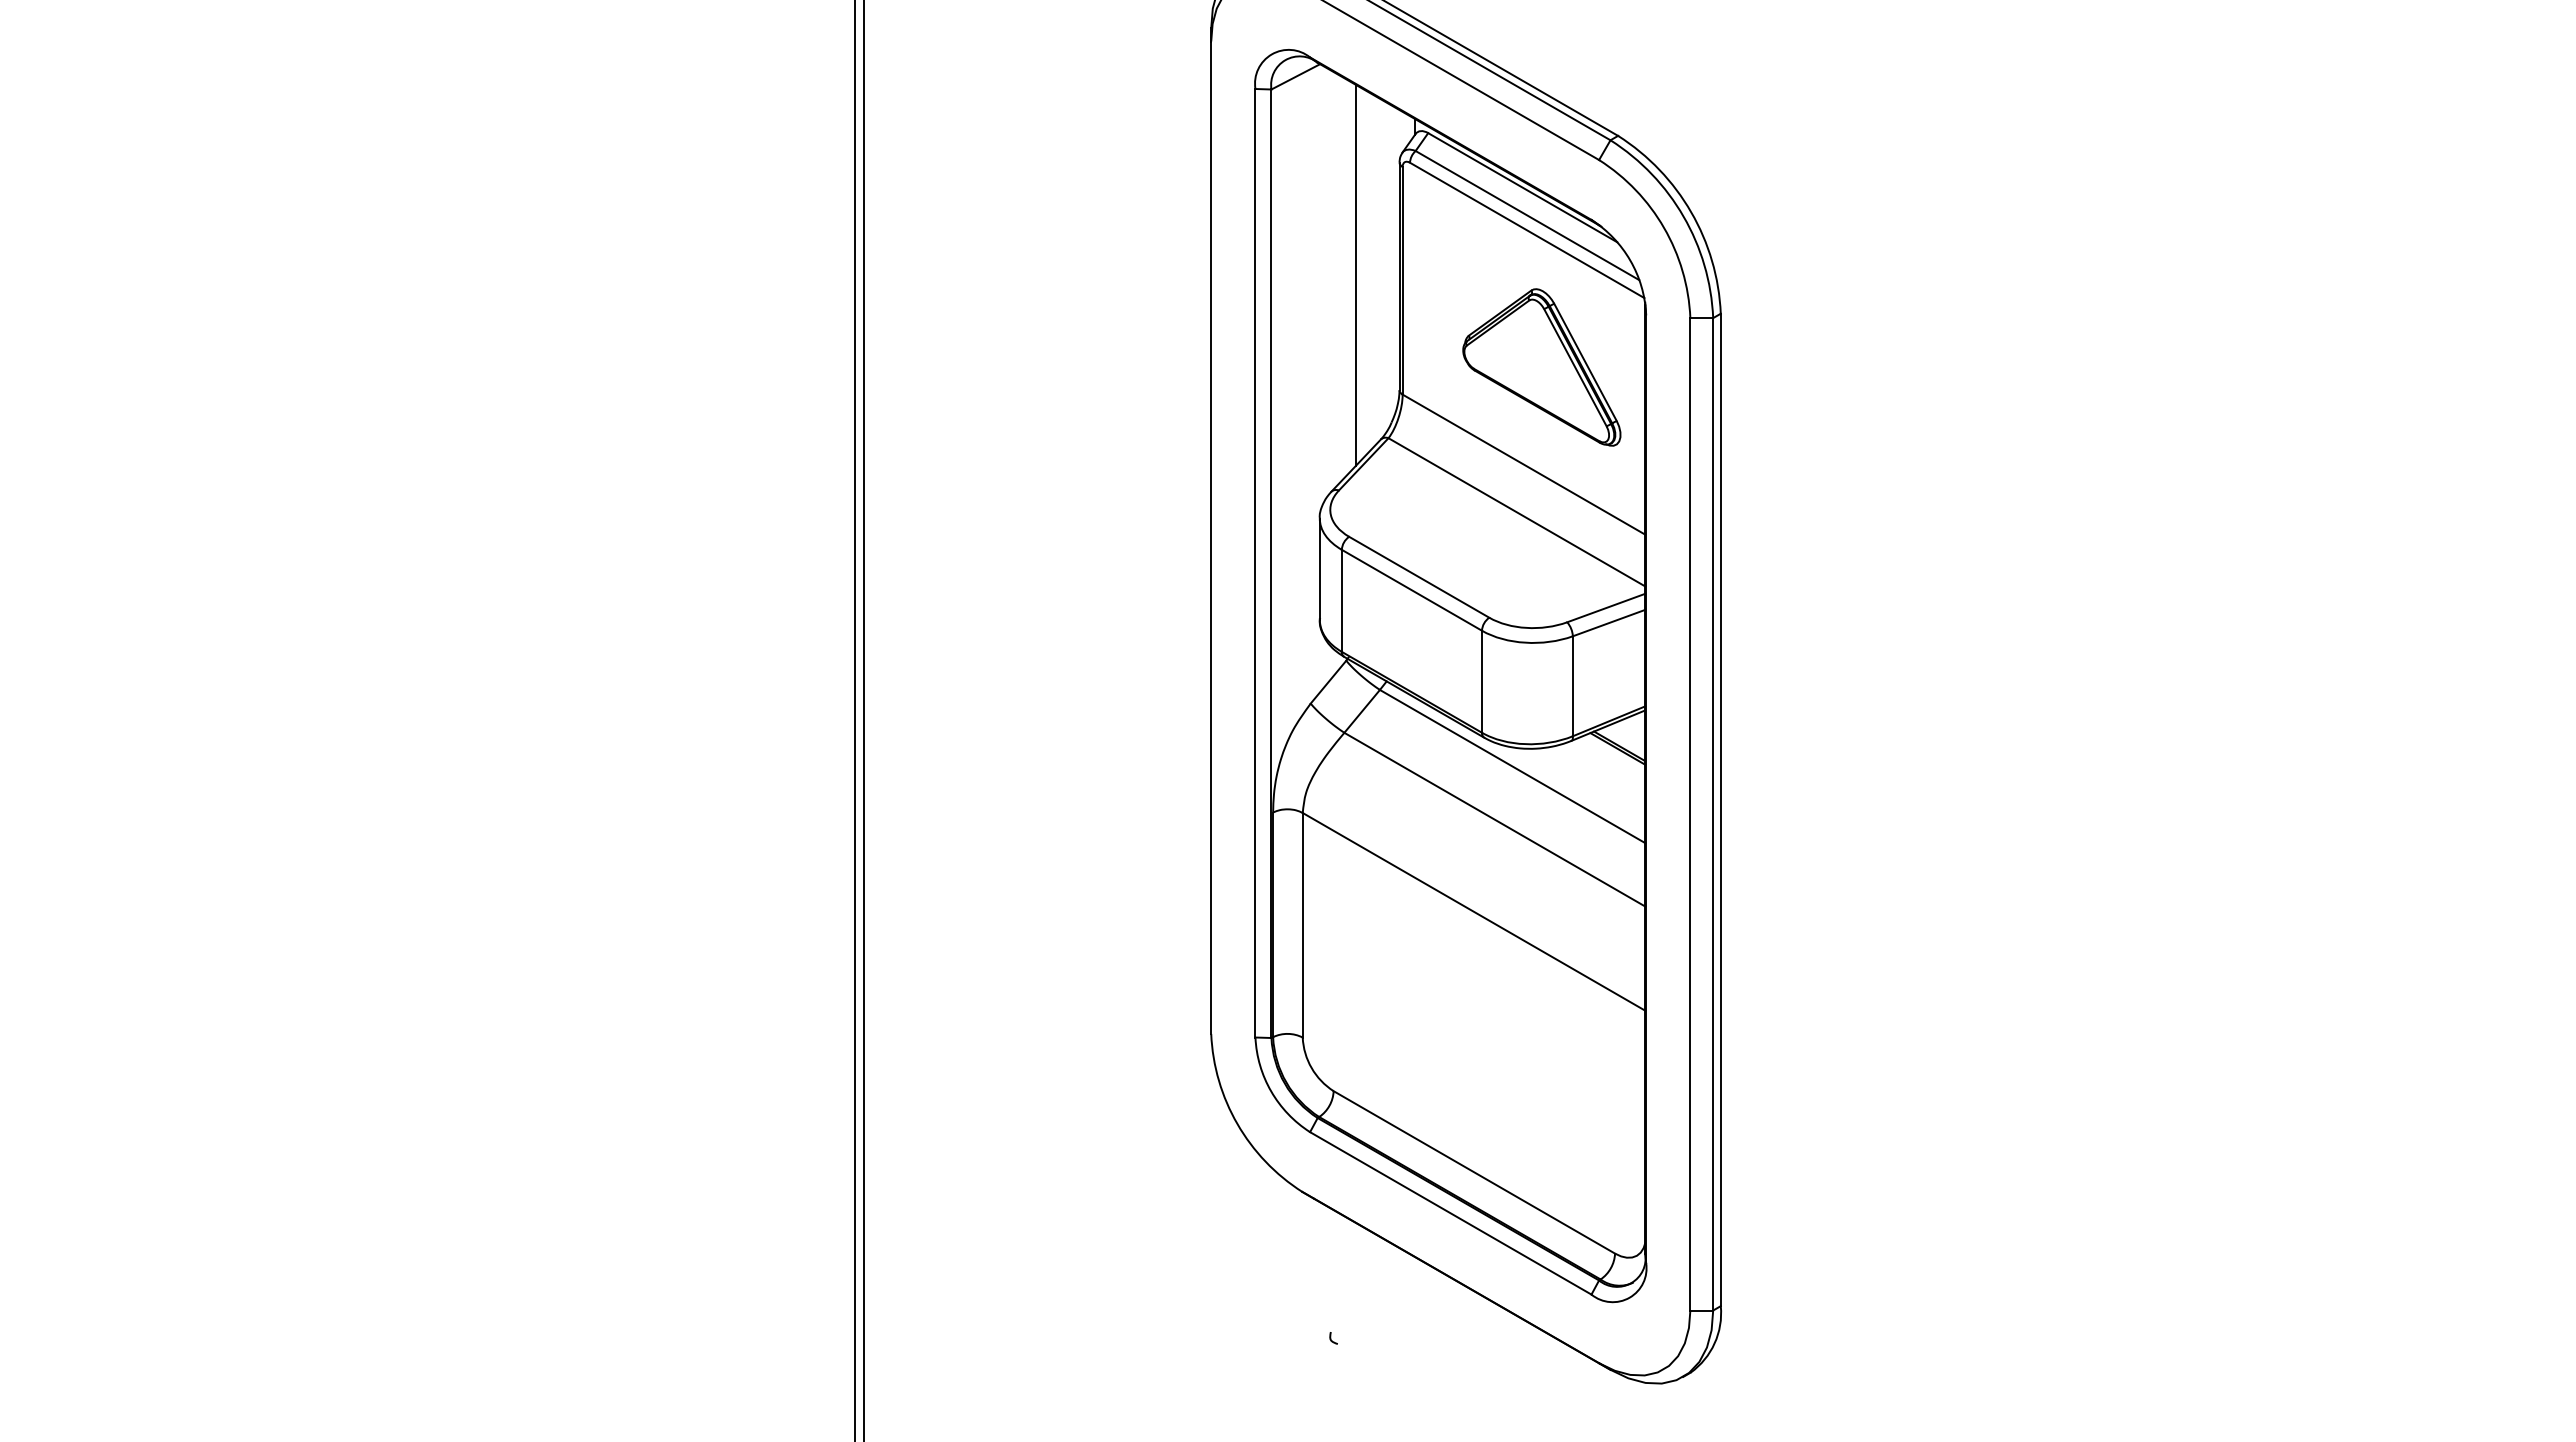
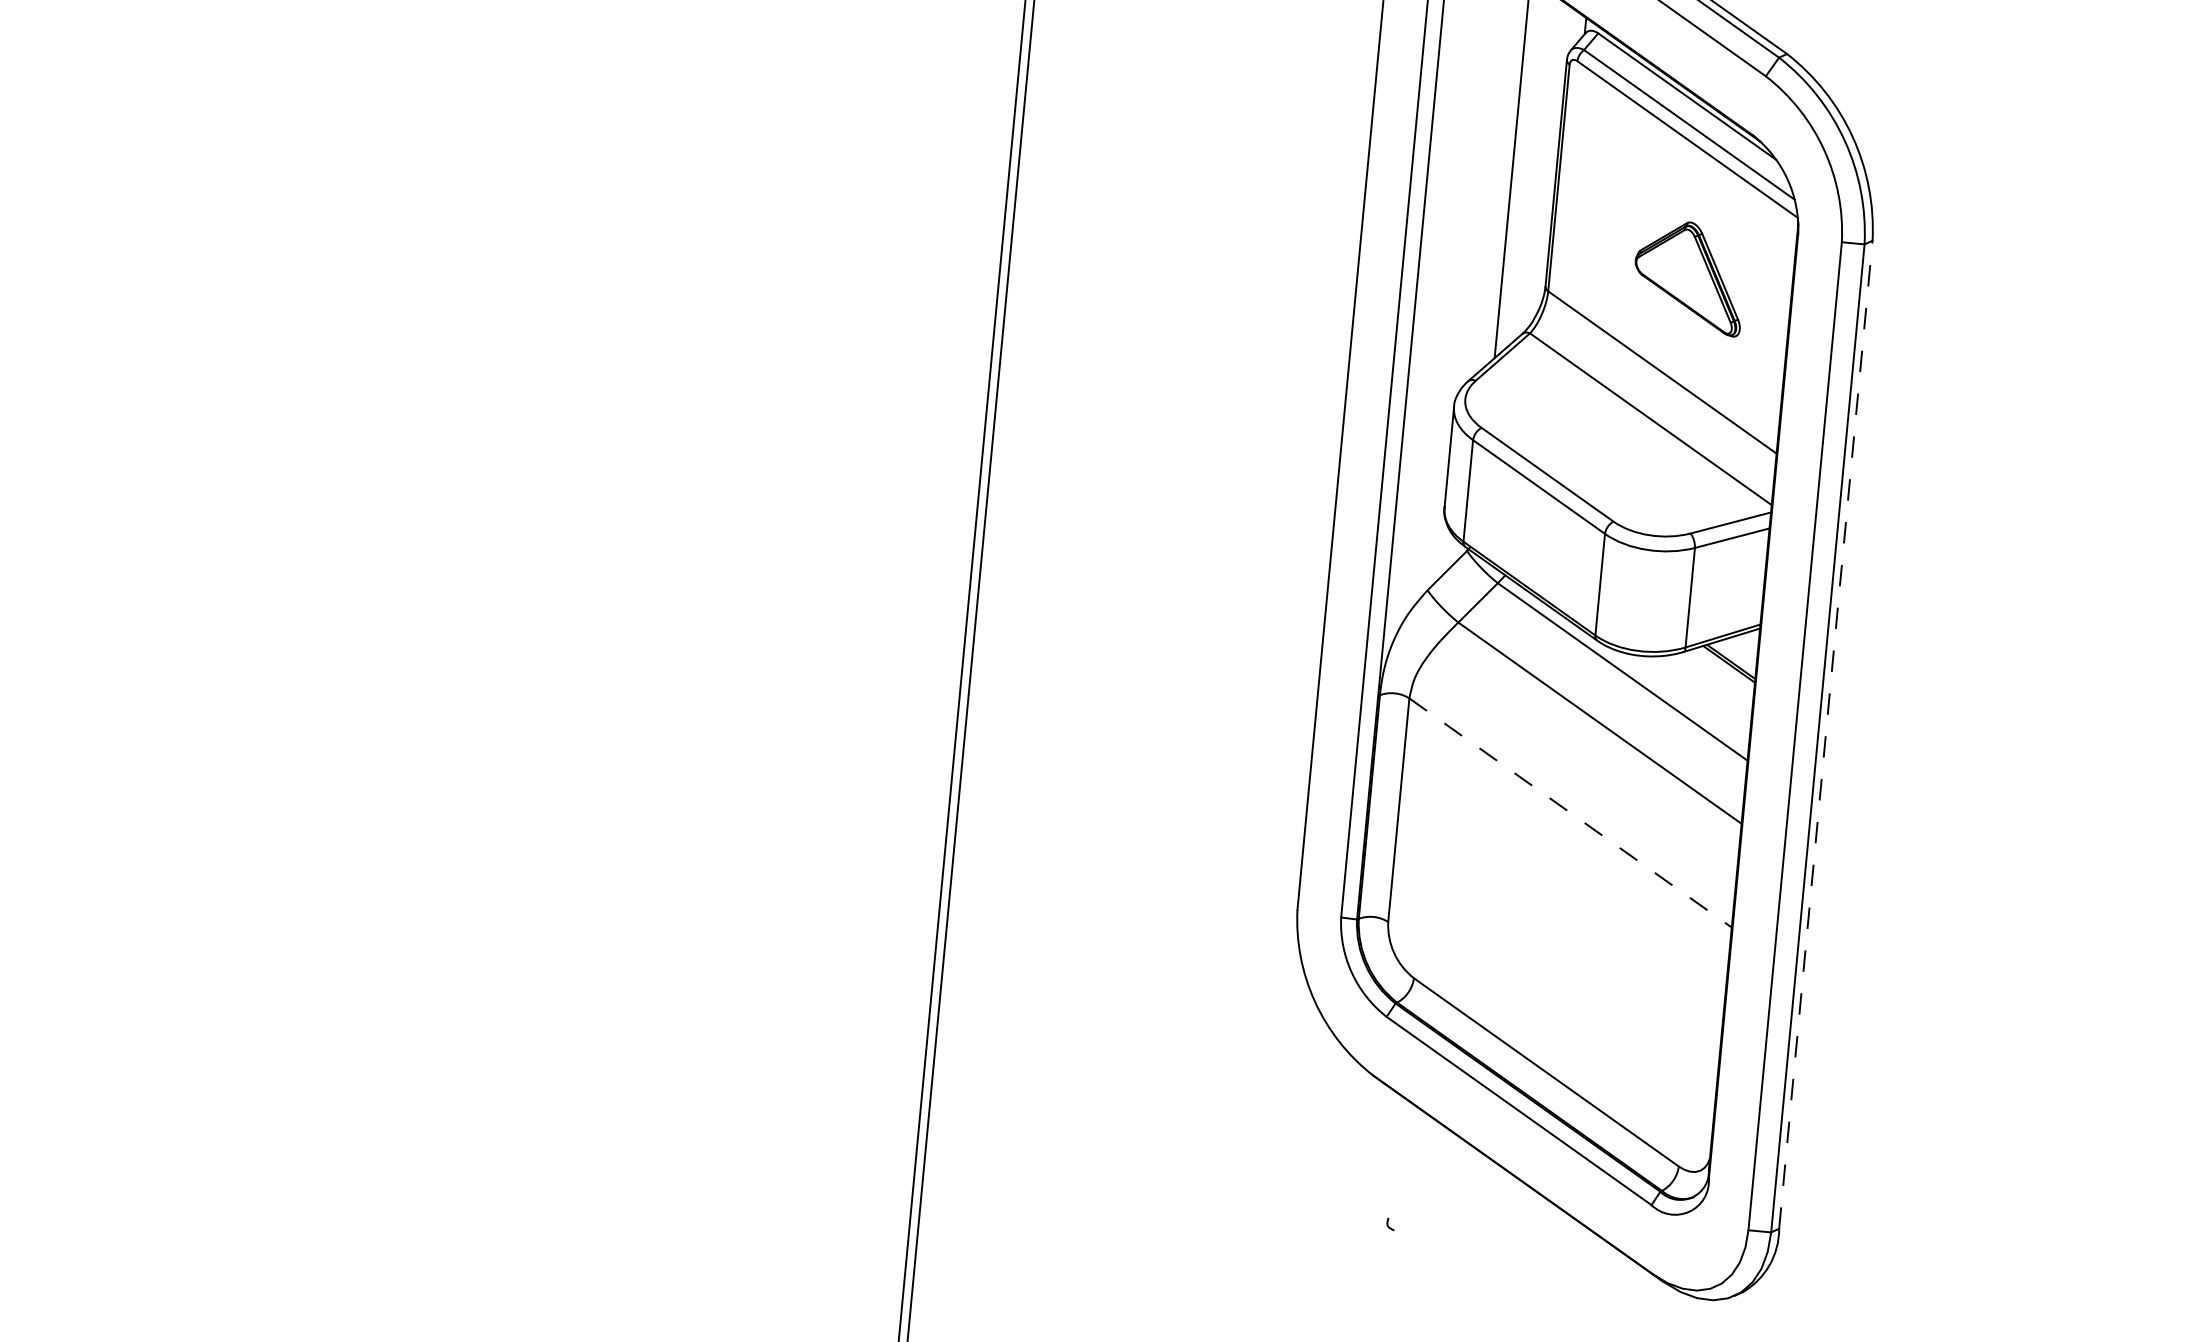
part: (1541, 367) -> (1689, 277), size x0.7
line: (1720, 809) -> (1825, 734), solid -> dashed
line: (1474, 911) -> (1571, 812), solid -> dashed

